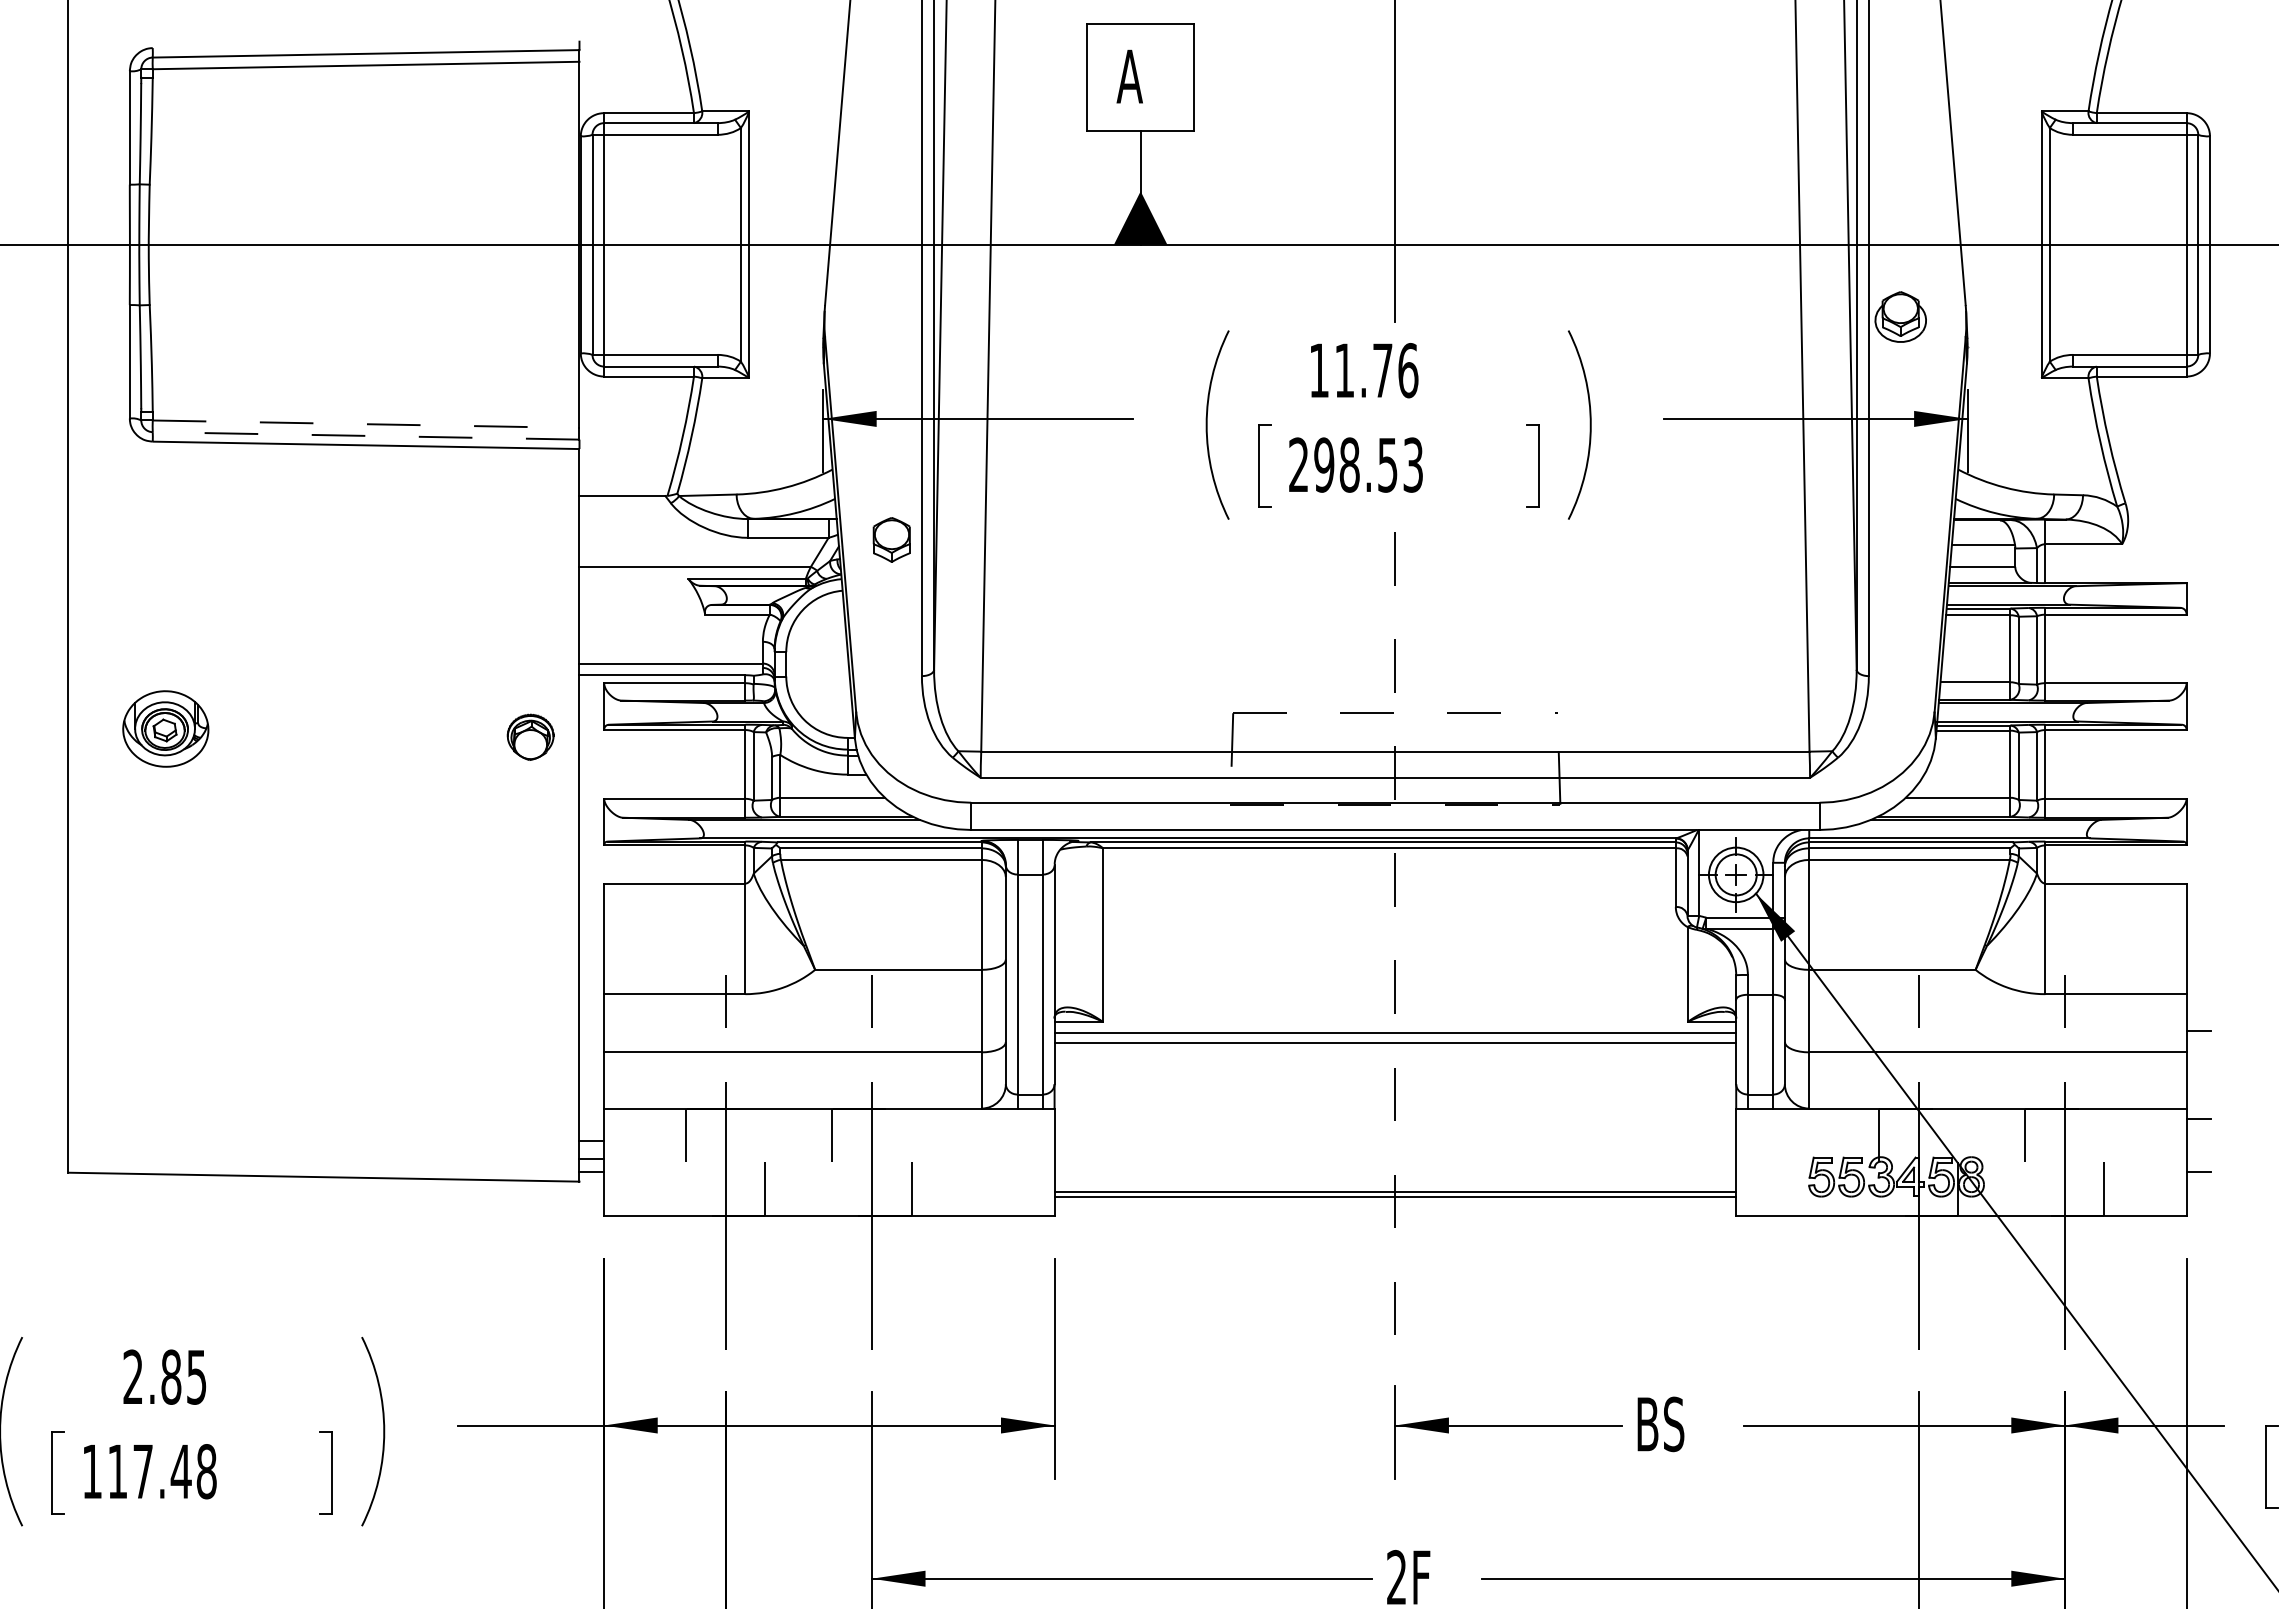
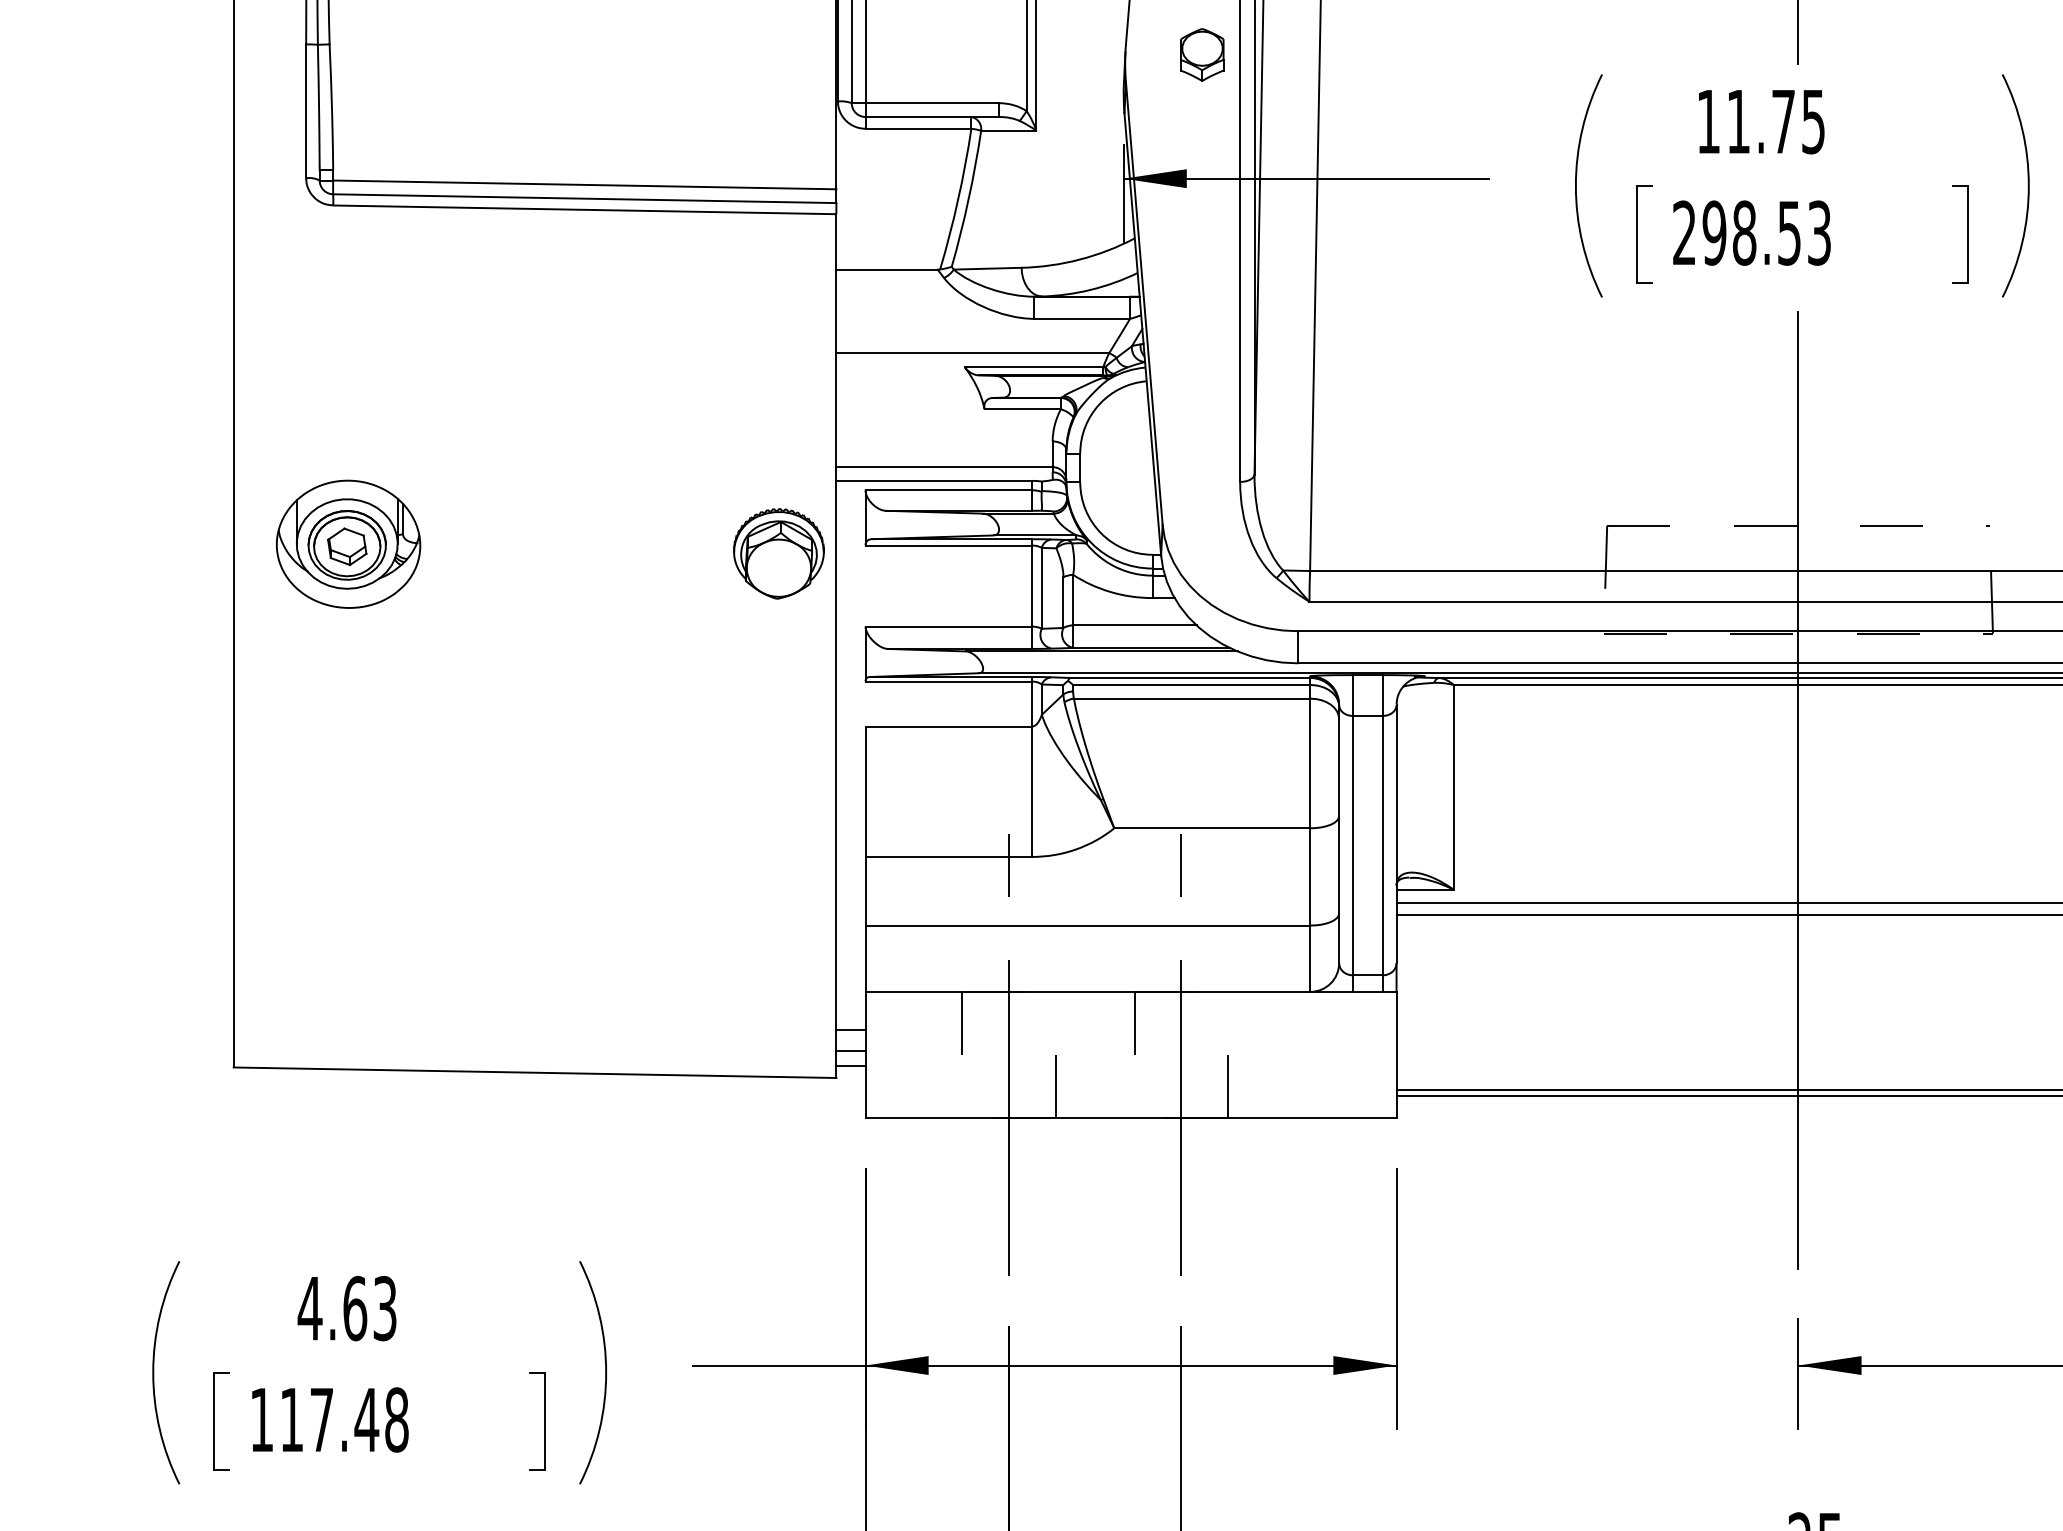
text: (1408, 370) -> (1813, 121), 11.76 -> 11.75
line: (366, 424) -> (585, 185), dashed -> solid
line: (365, 435) -> (584, 198), dashed -> solid
part: (891, 539) -> (1201, 54), moved
part: (165, 728) -> (348, 543), size x1.43
part: (530, 737) -> (778, 554), size x1.67
line: (1395, 937) -> (1798, 790), dashed -> solid
text: (164, 1376) -> (347, 1307), 2.85 -> 4.63

